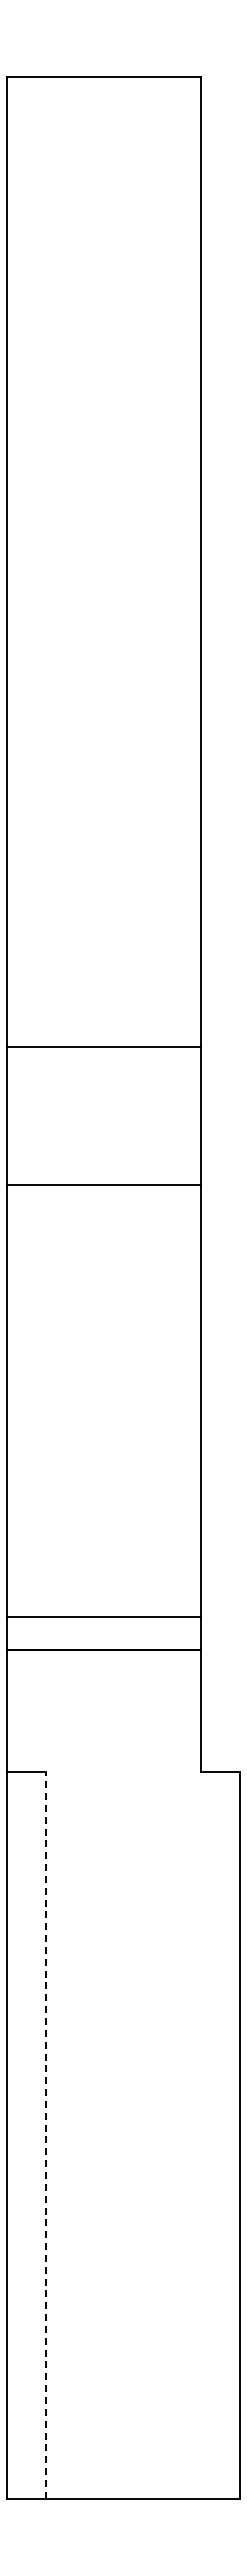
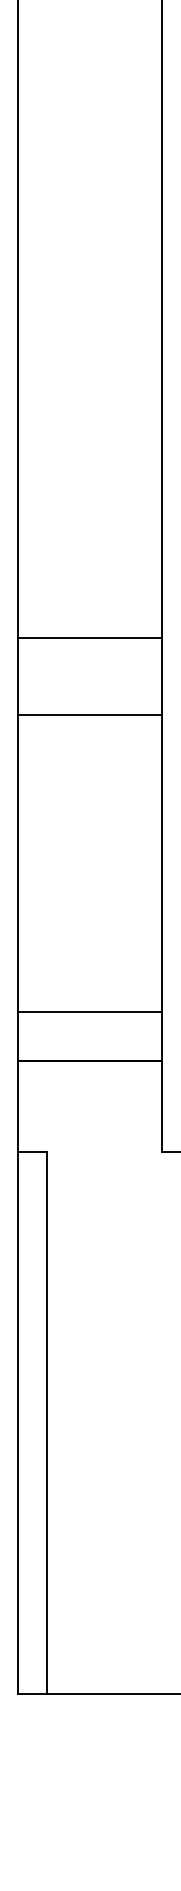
line: (103, 1046) -> (89, 637), moved
line: (103, 1616) -> (89, 1012), moved
line: (46, 2135) -> (46, 1423), dashed -> solid

